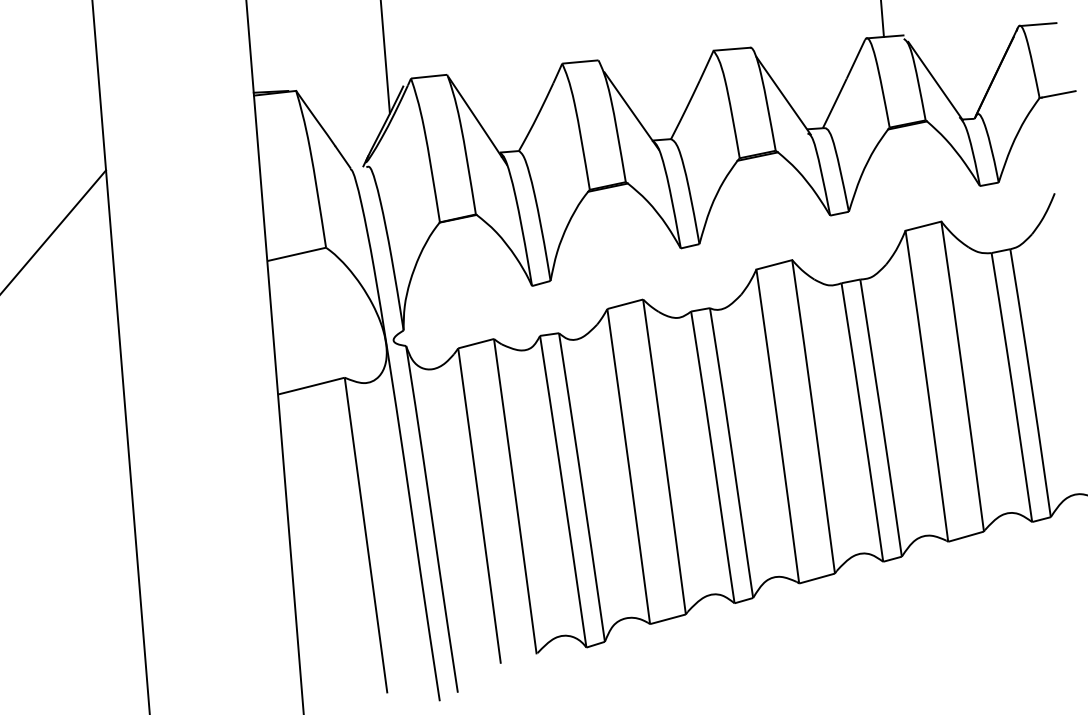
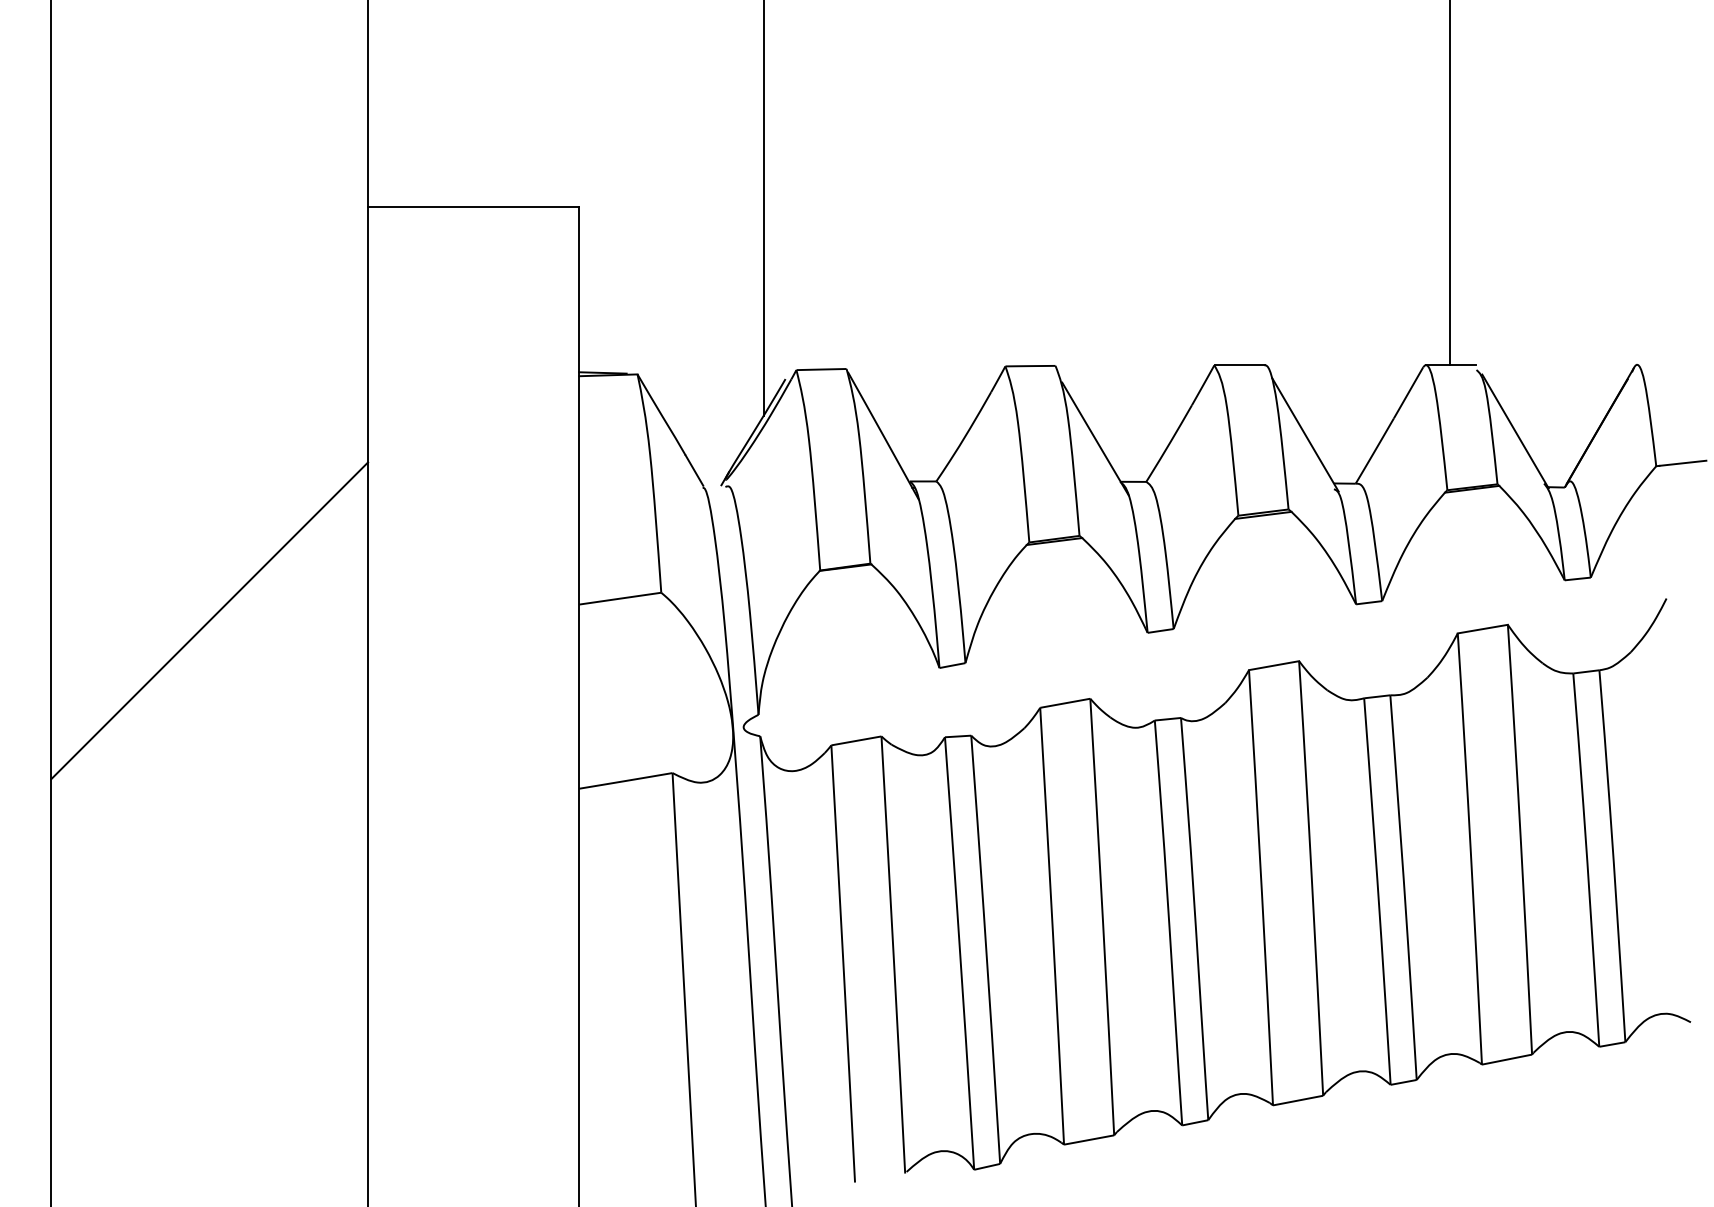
line: (1037, 24) -> (1661, 365), removed

